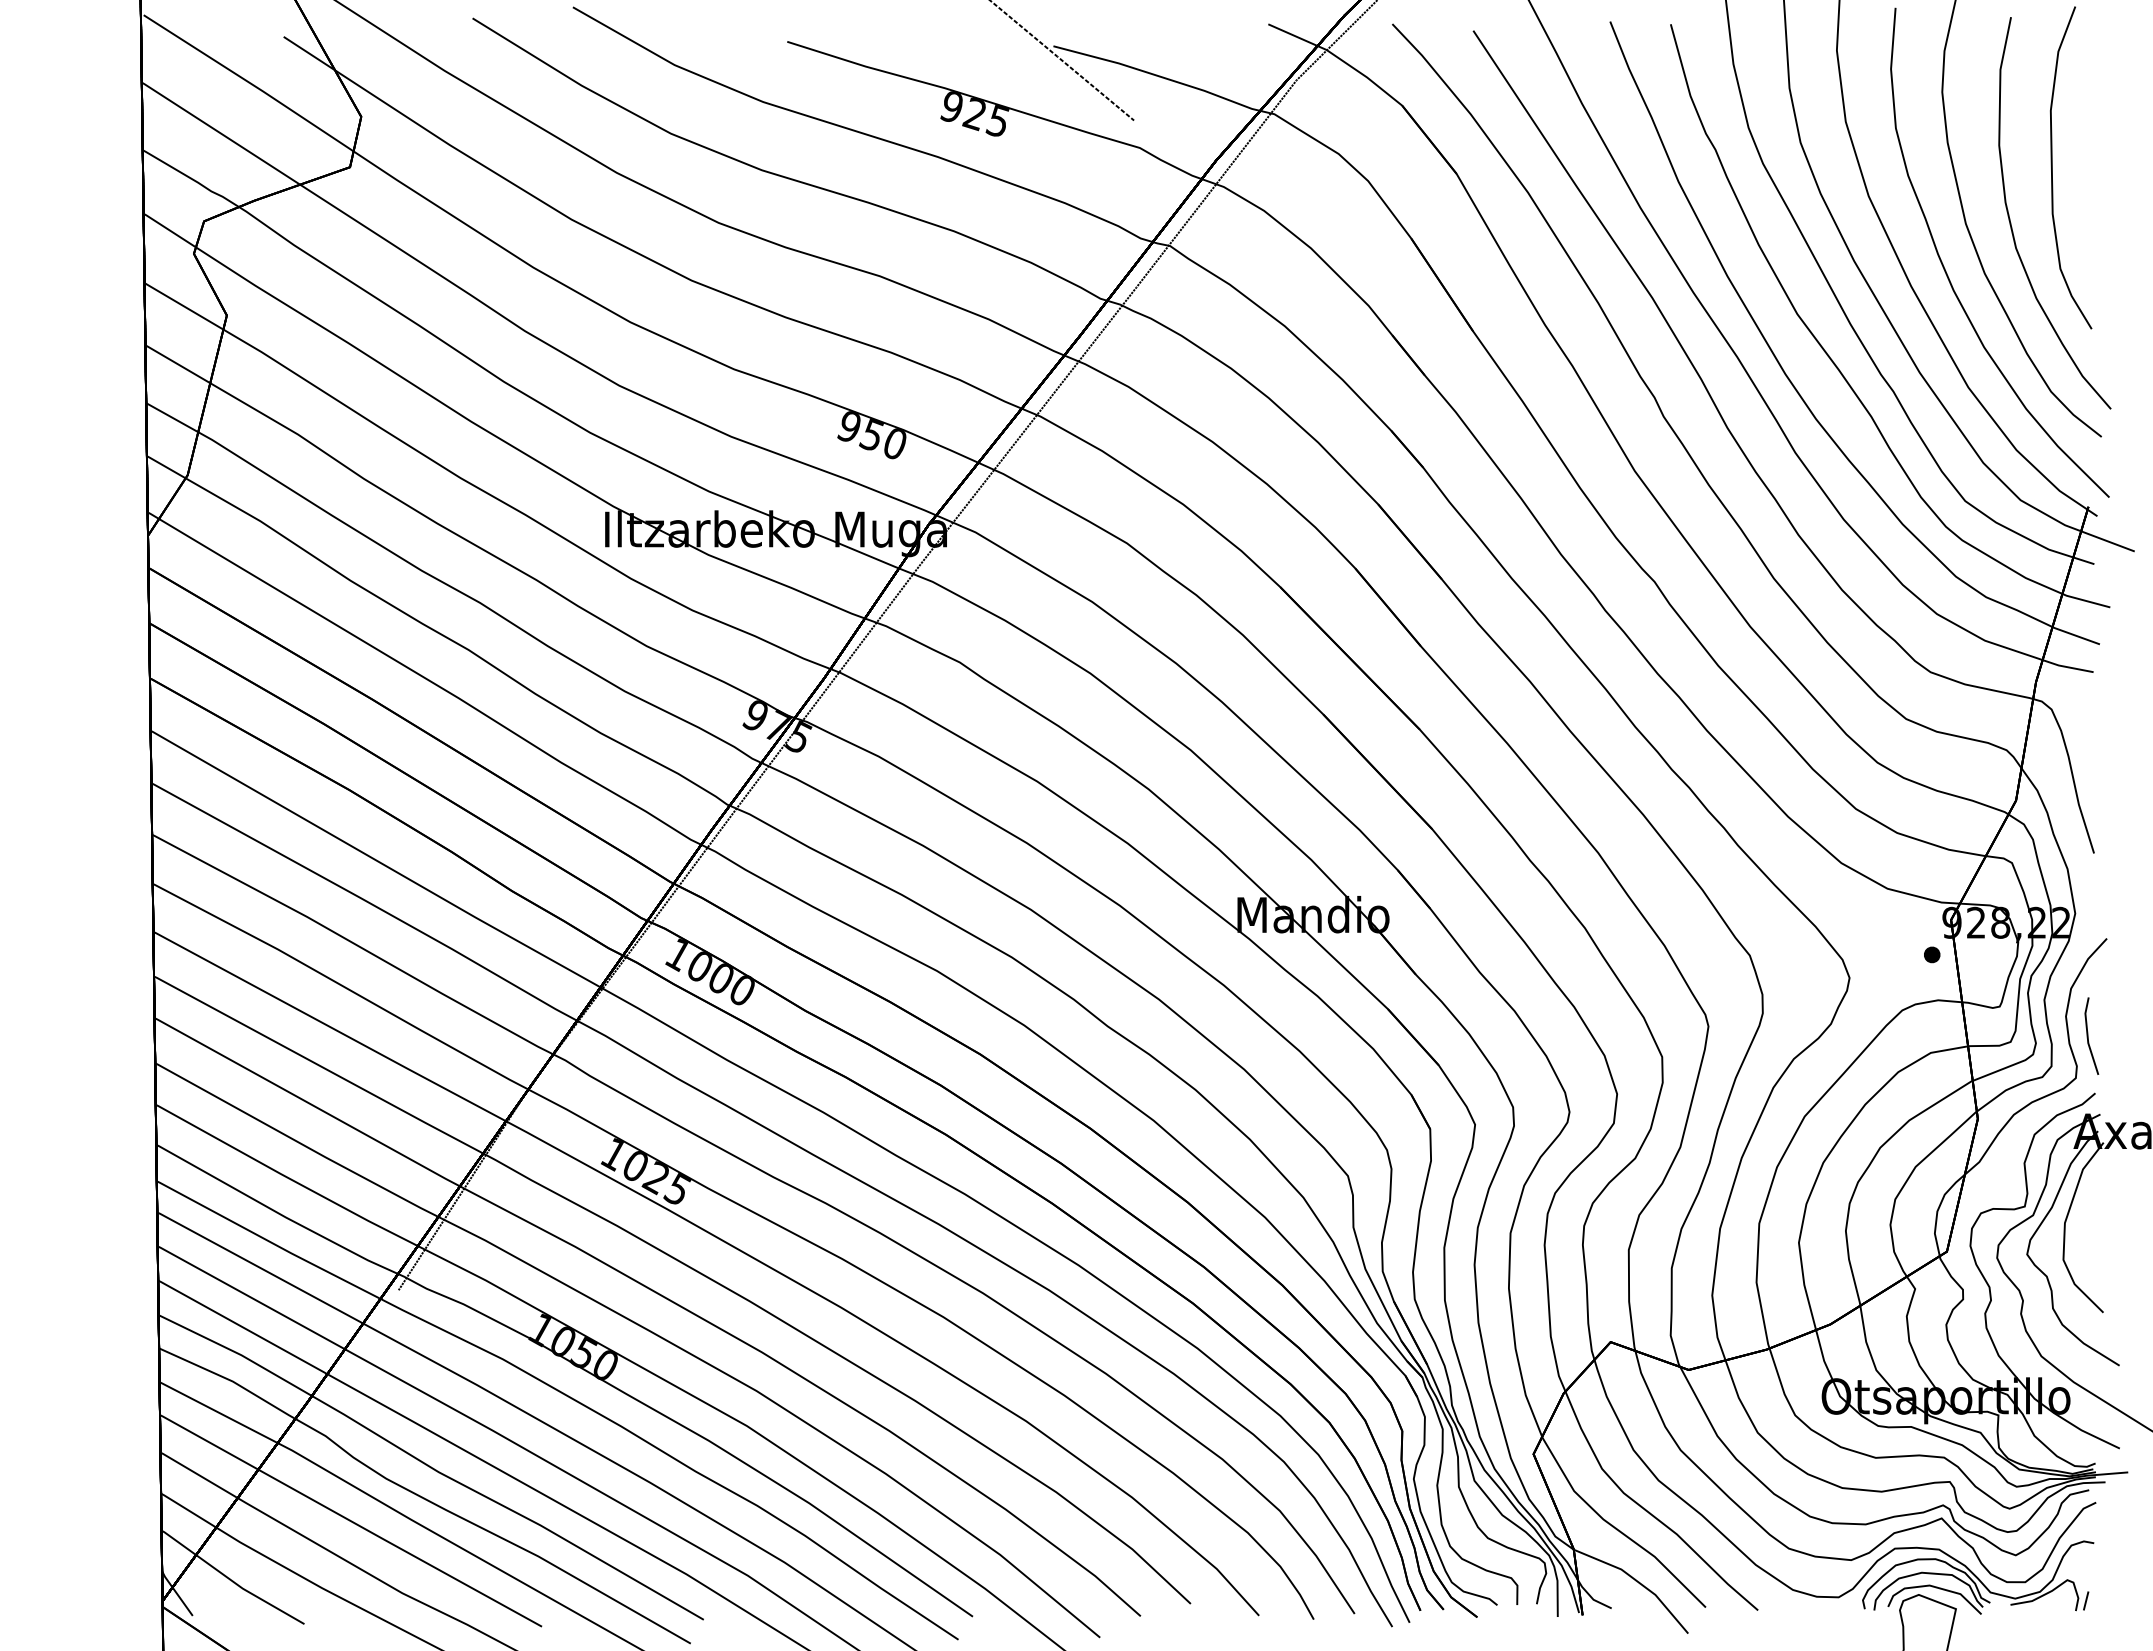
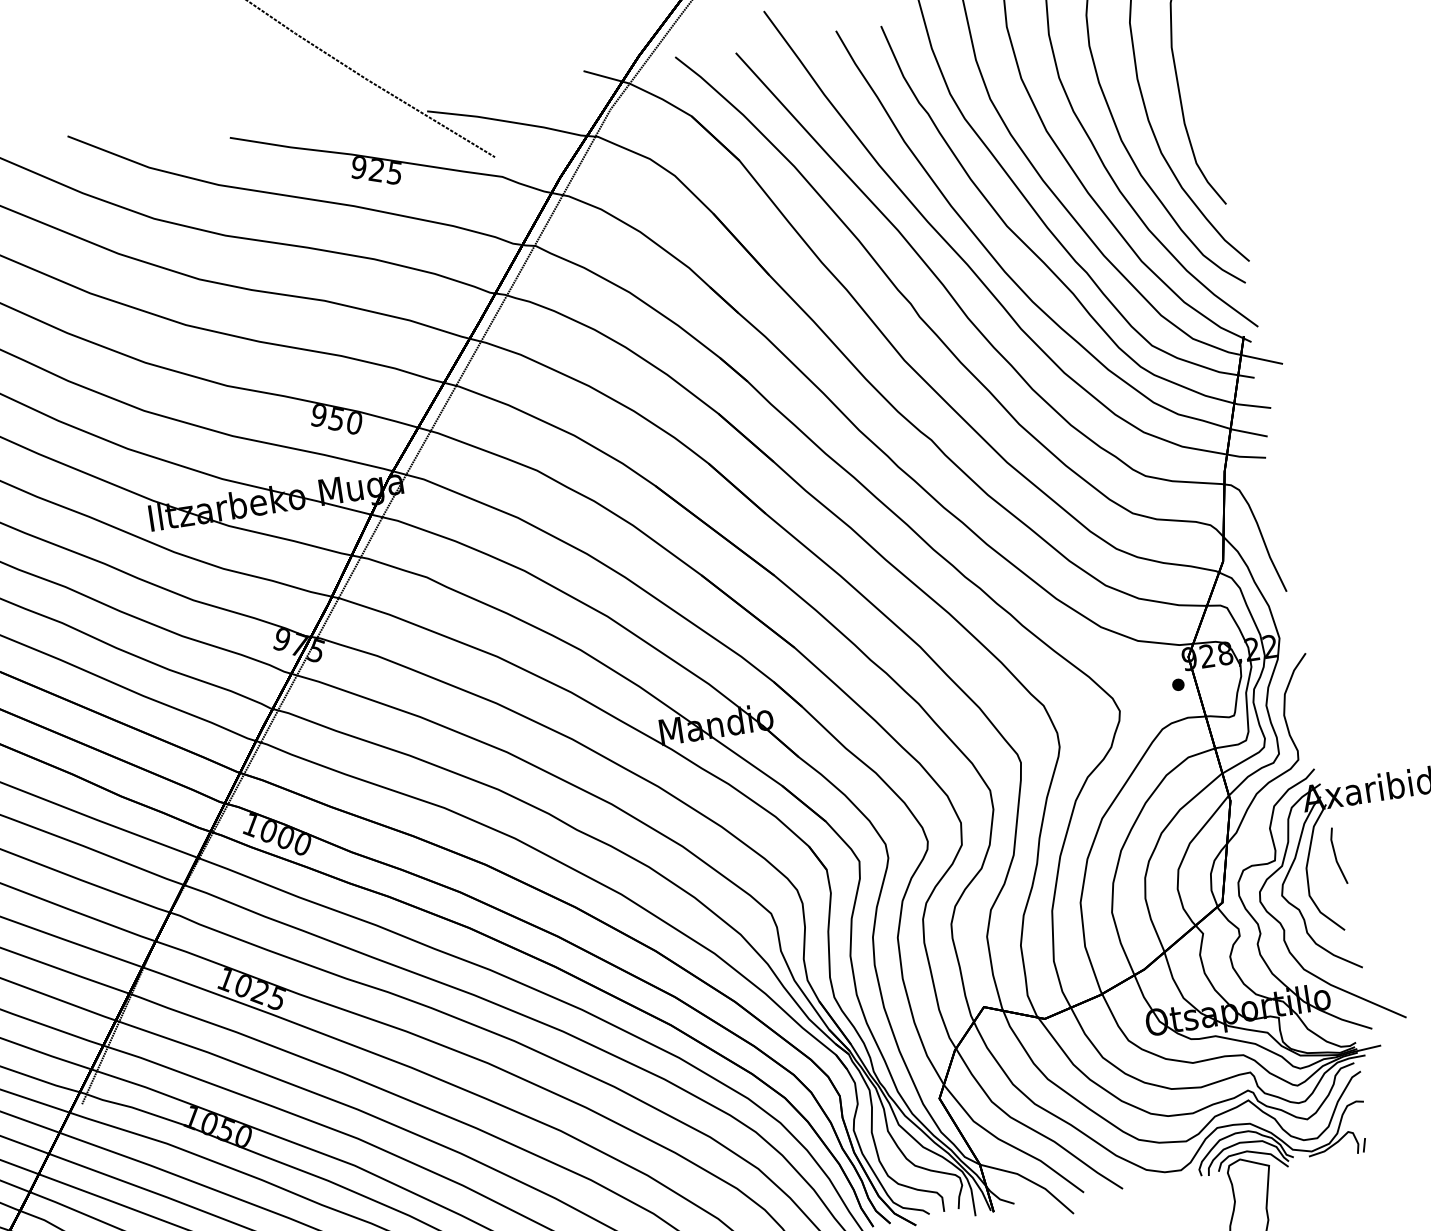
line: (2088, 1035) -> (1336, 855), moved

